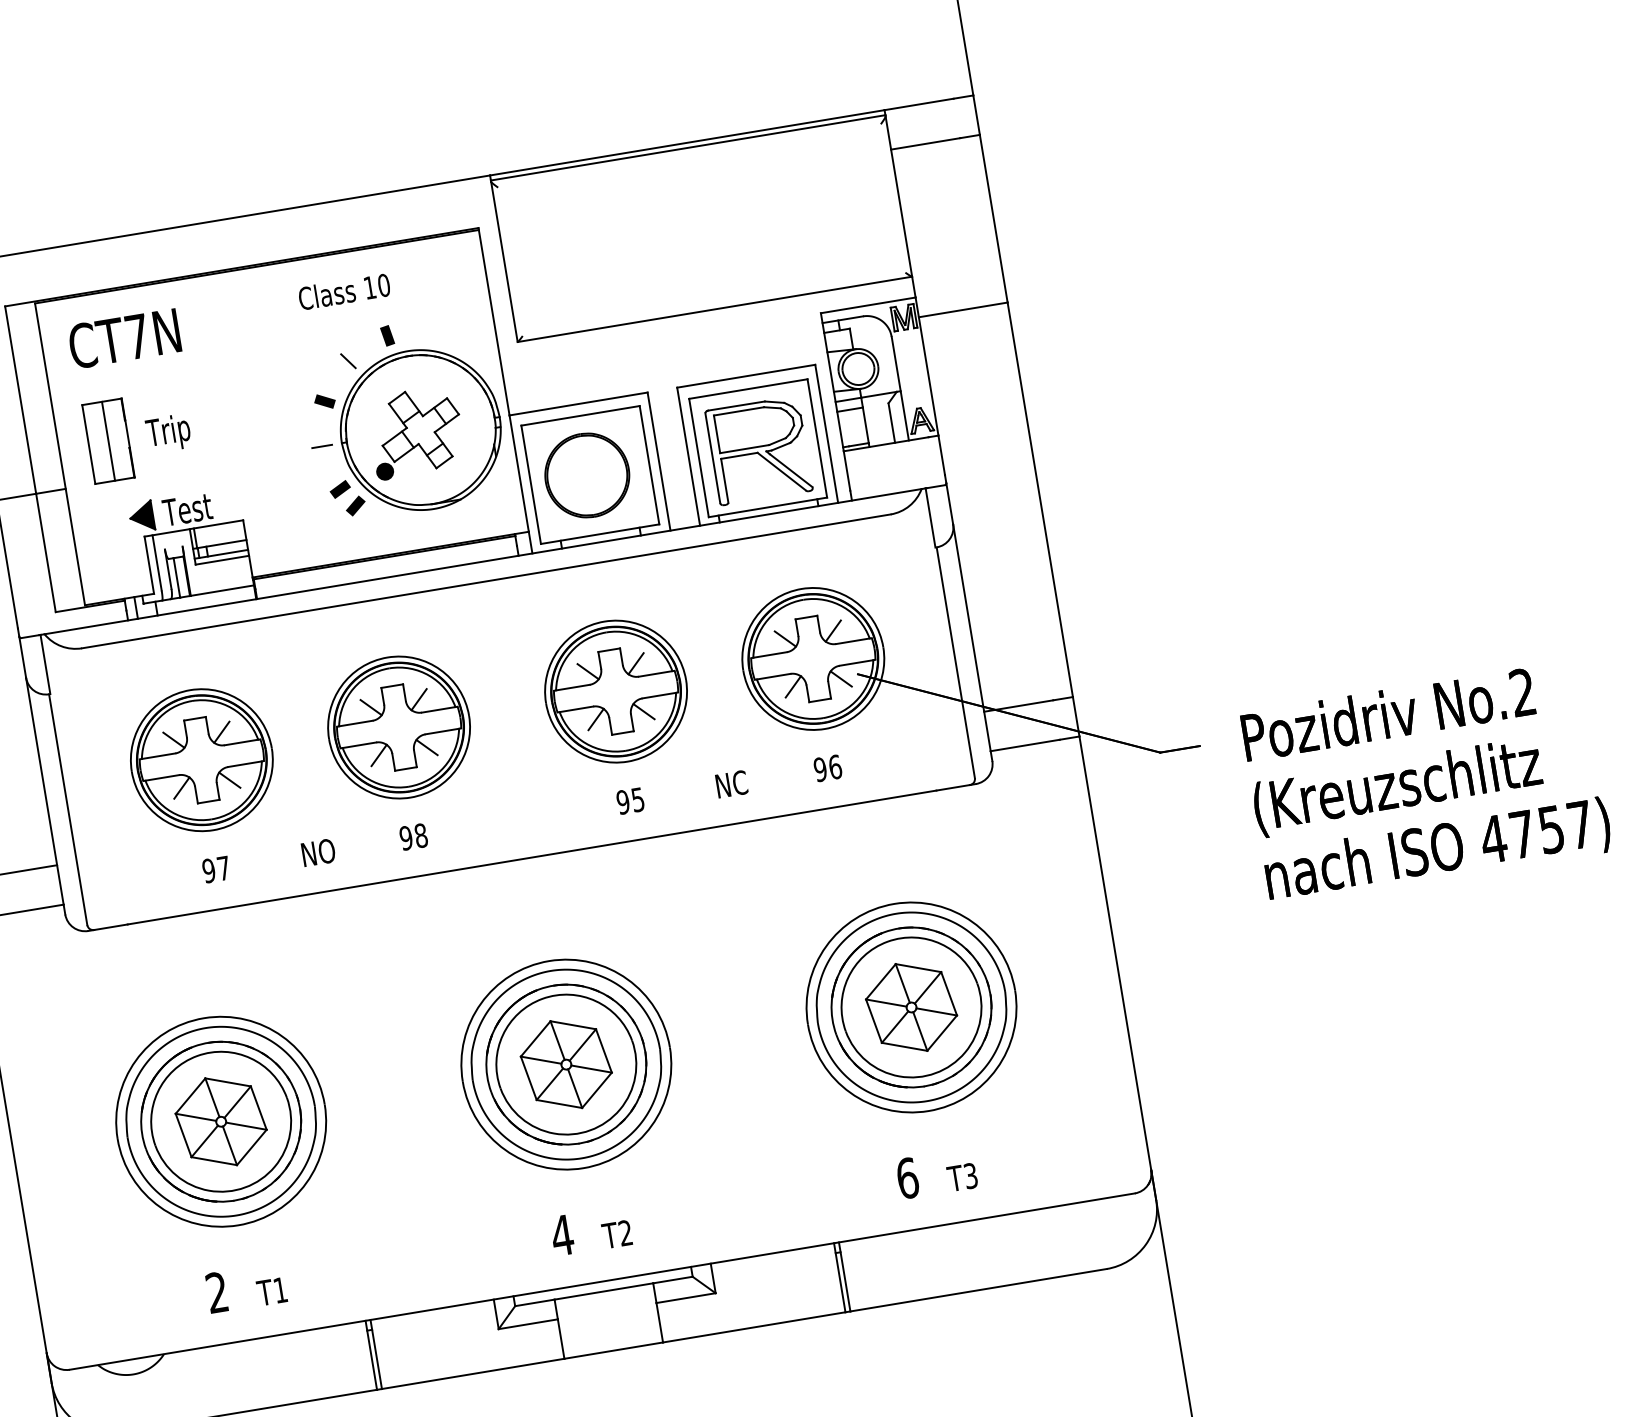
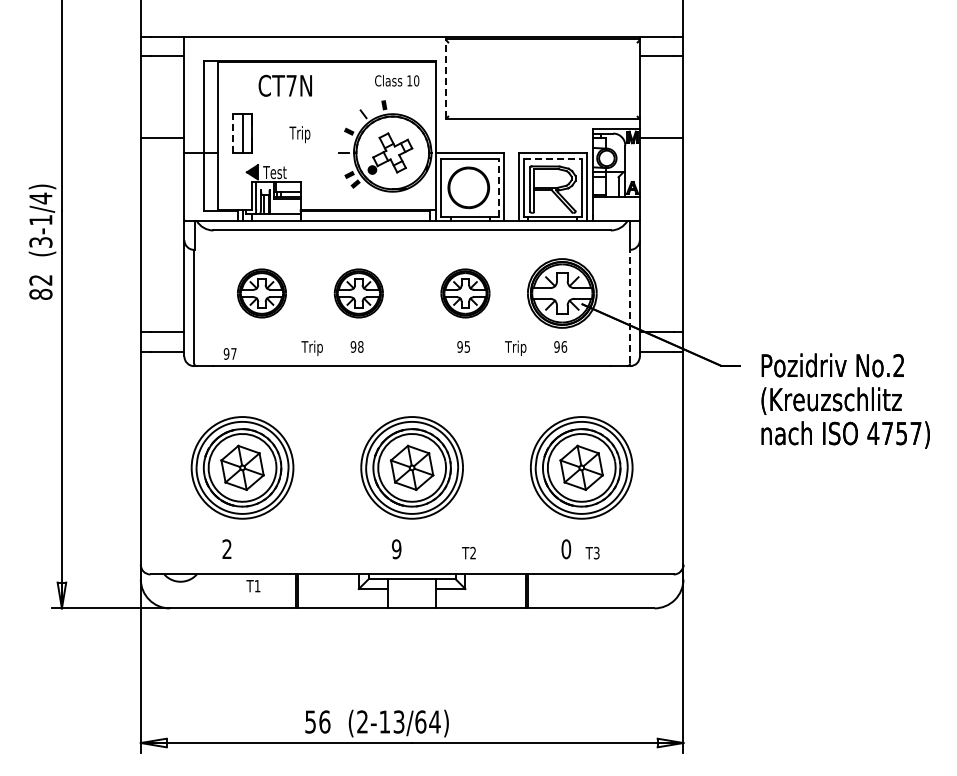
line: (505, 260) -> (446, 78), solid -> dashed
text: (344, 291) -> (397, 80), moved
text: (122, 338) -> (284, 85), moved
line: (750, 389) -> (553, 159), solid -> dashed
text: (167, 433) -> (299, 134), moved
line: (88, 444) -> (232, 133), solid -> dashed
line: (649, 464) -> (499, 187), solid -> dashed
line: (956, 662) -> (630, 306), solid -> dashed
part: (616, 691) -> (465, 293), size x0.7
part: (398, 727) -> (358, 293), size x0.7
part: (200, 760) -> (261, 293), size x0.7
text: (736, 784) -> (515, 347), NC -> Trip
text: (320, 853) -> (311, 347), NO -> Trip
text: (214, 868) -> (229, 353), moved
text: (907, 1176) -> (566, 548), 6 -> 0
text: (615, 1233) -> (468, 552), moved
text: (562, 1235) -> (396, 549), 4 -> 9
text: (272, 1292) -> (253, 586), moved

